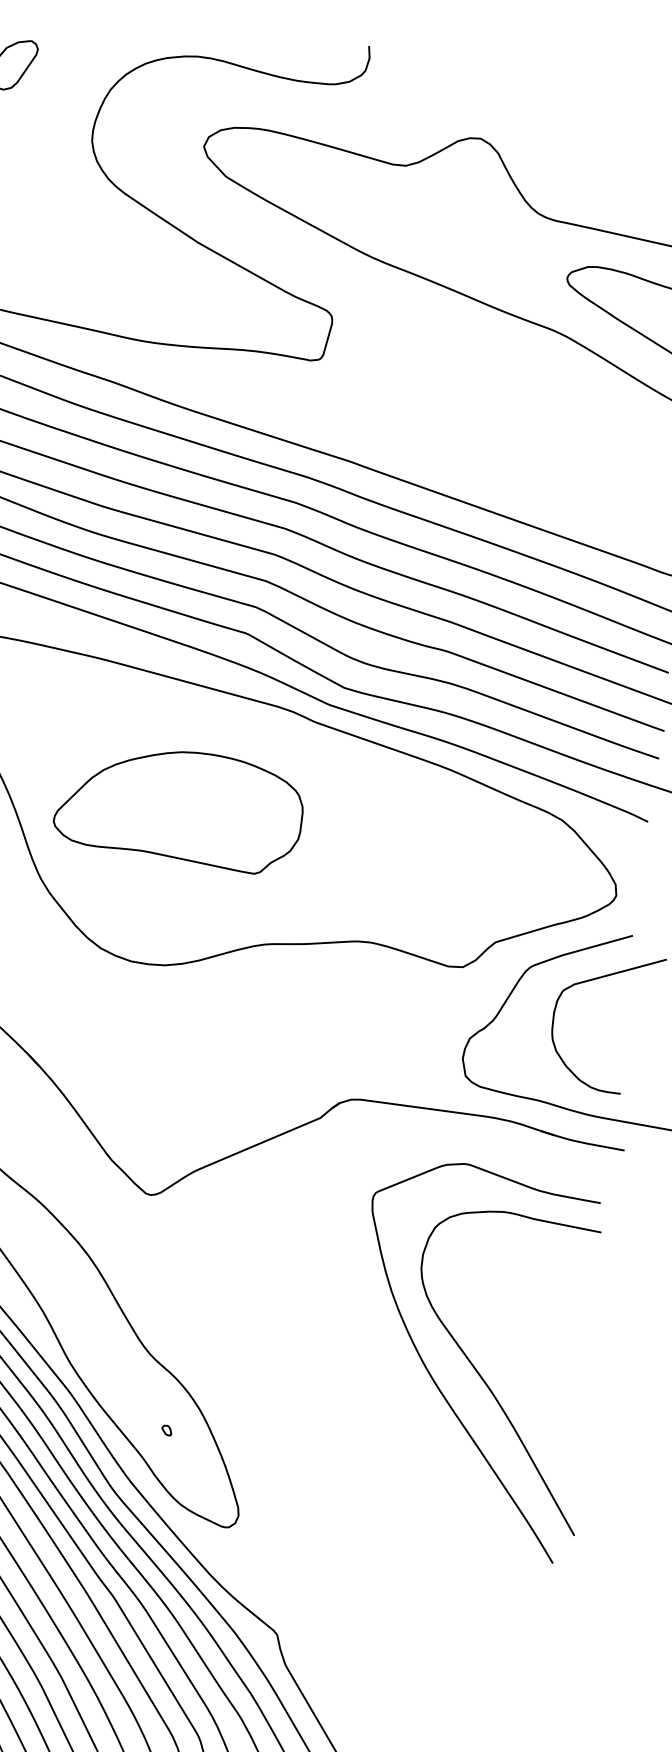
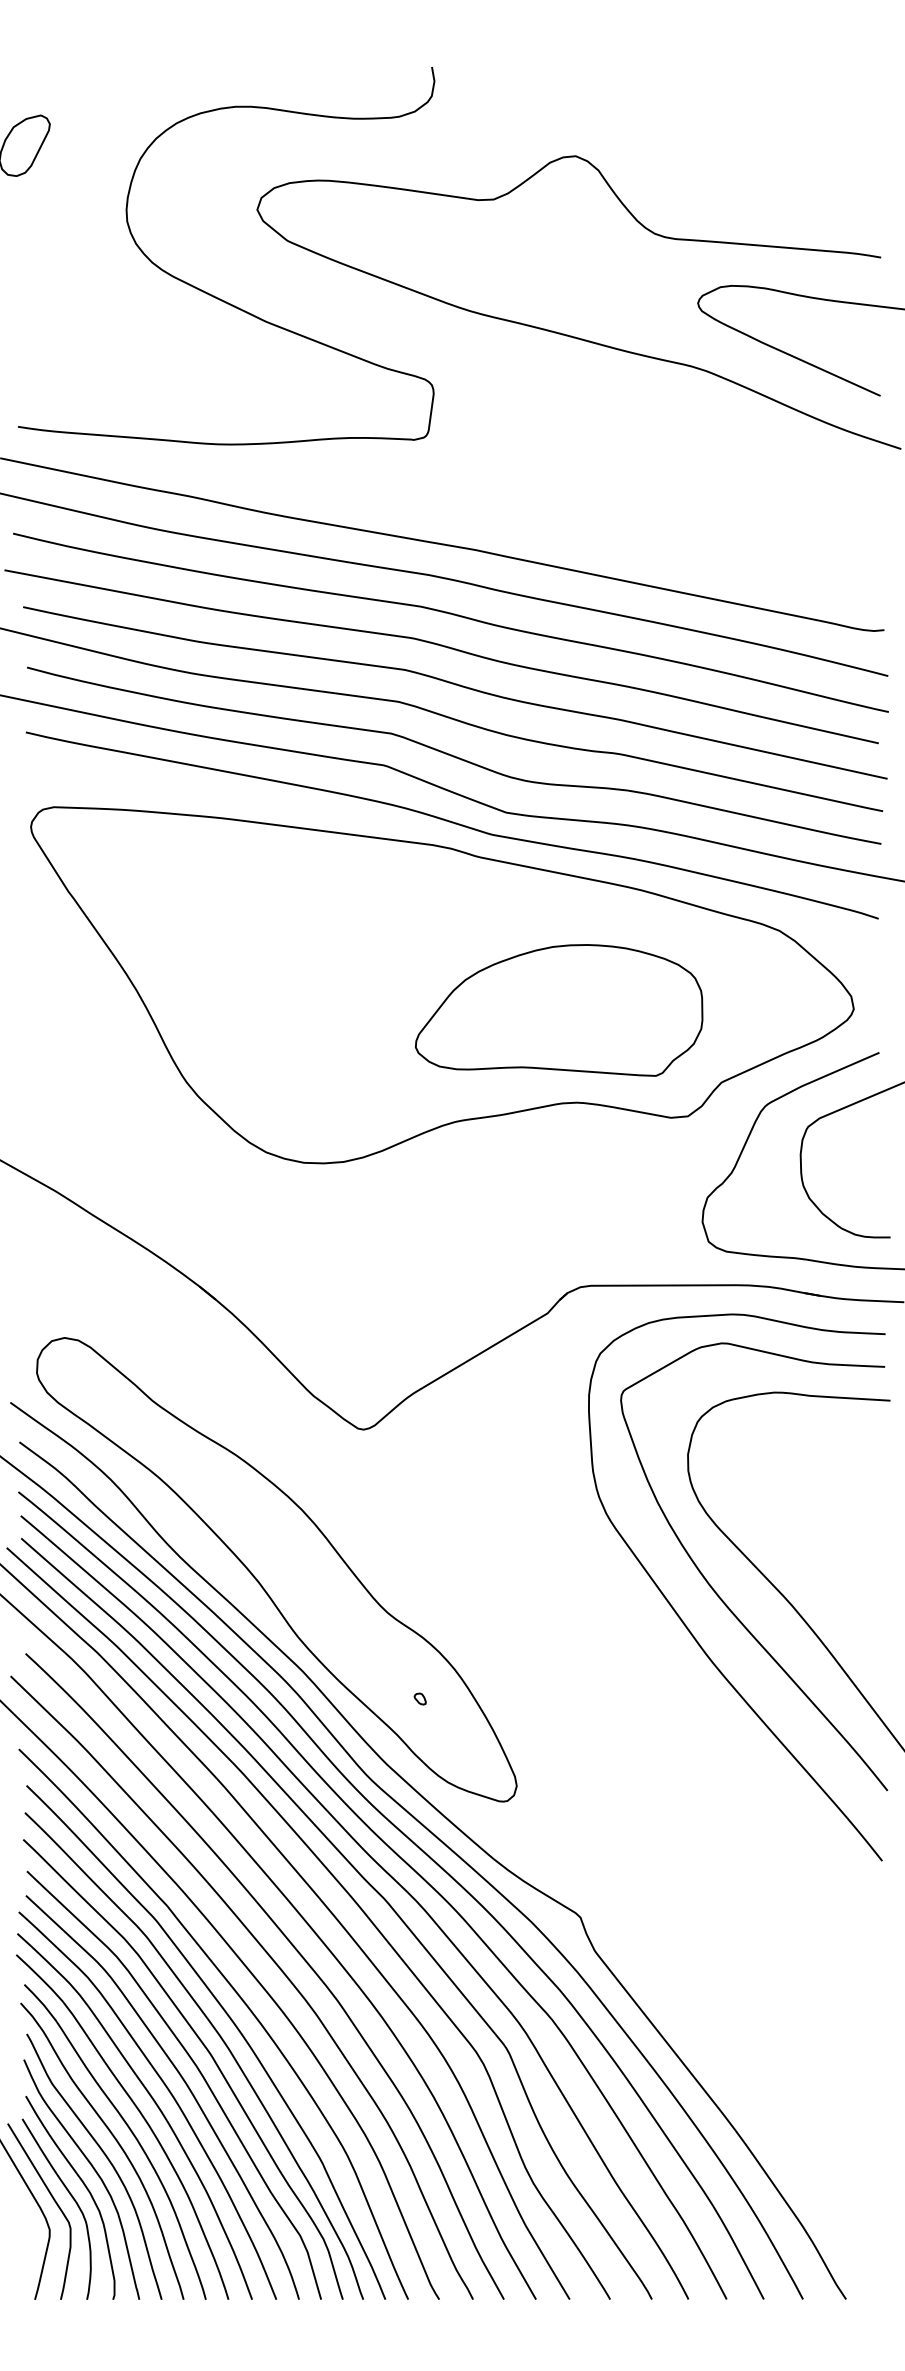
part: (180, 806) -> (559, 1010), moved
curve: (401, 1397) -> (685, 1623), added

